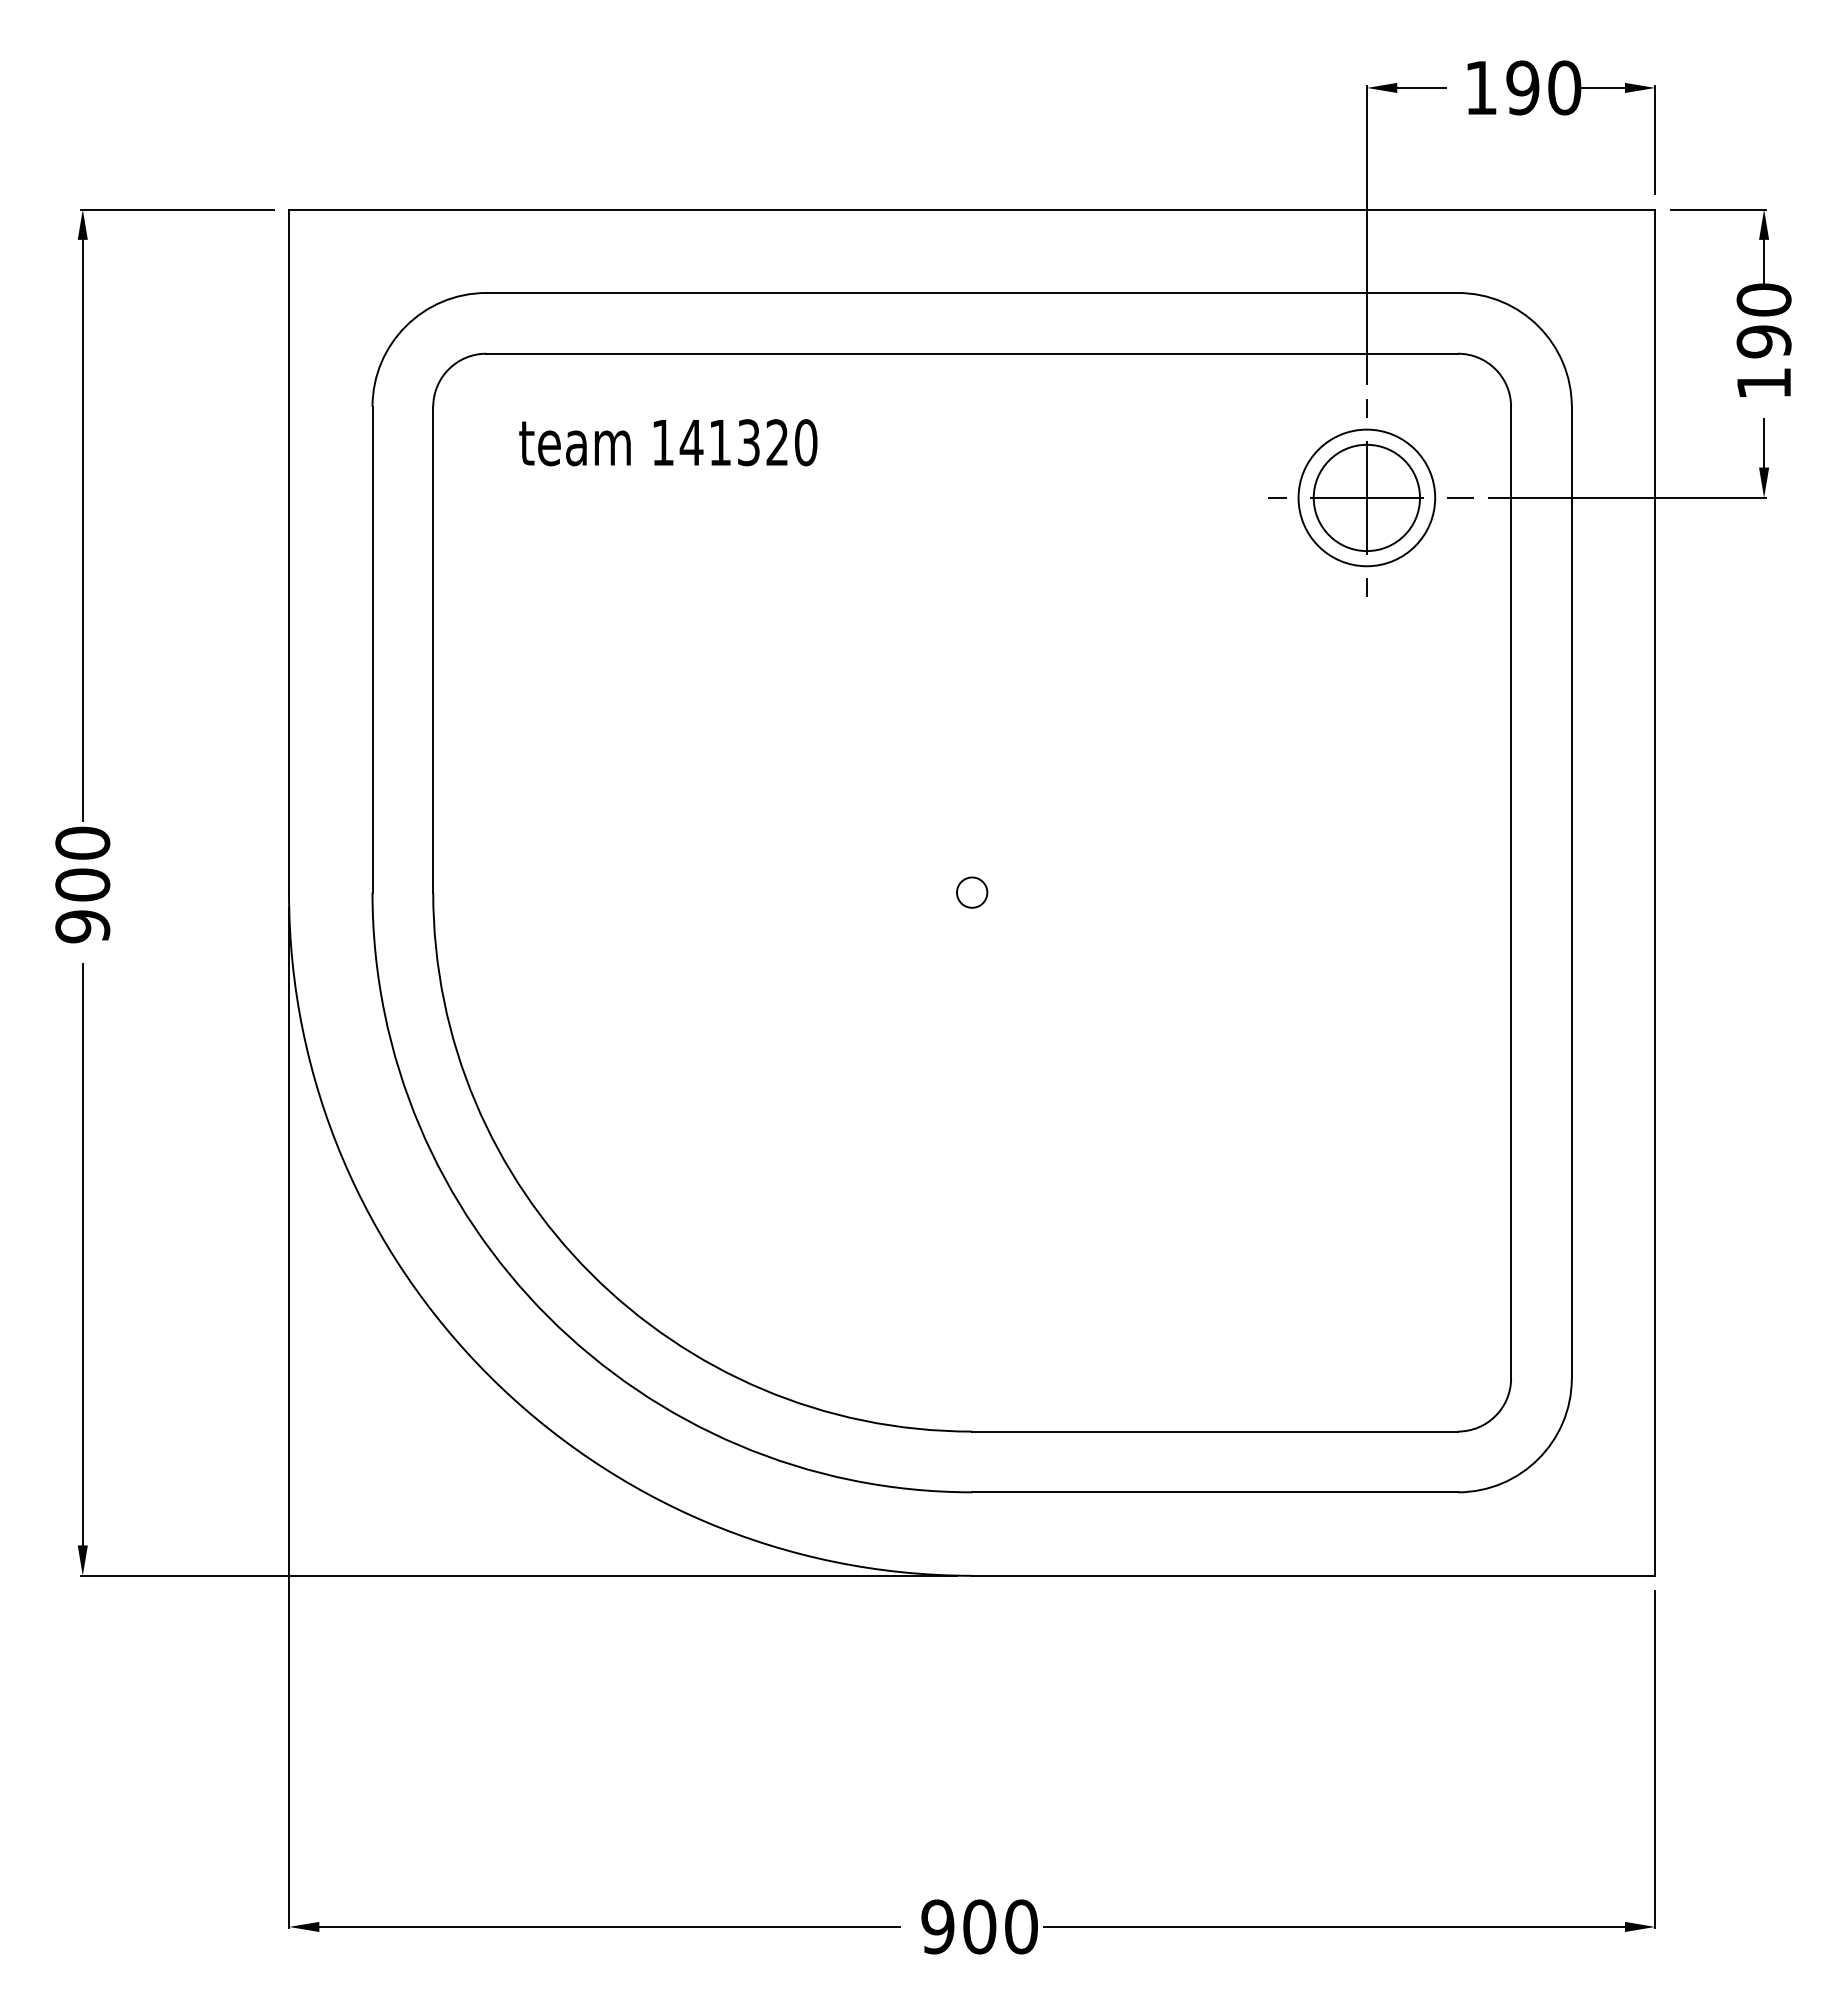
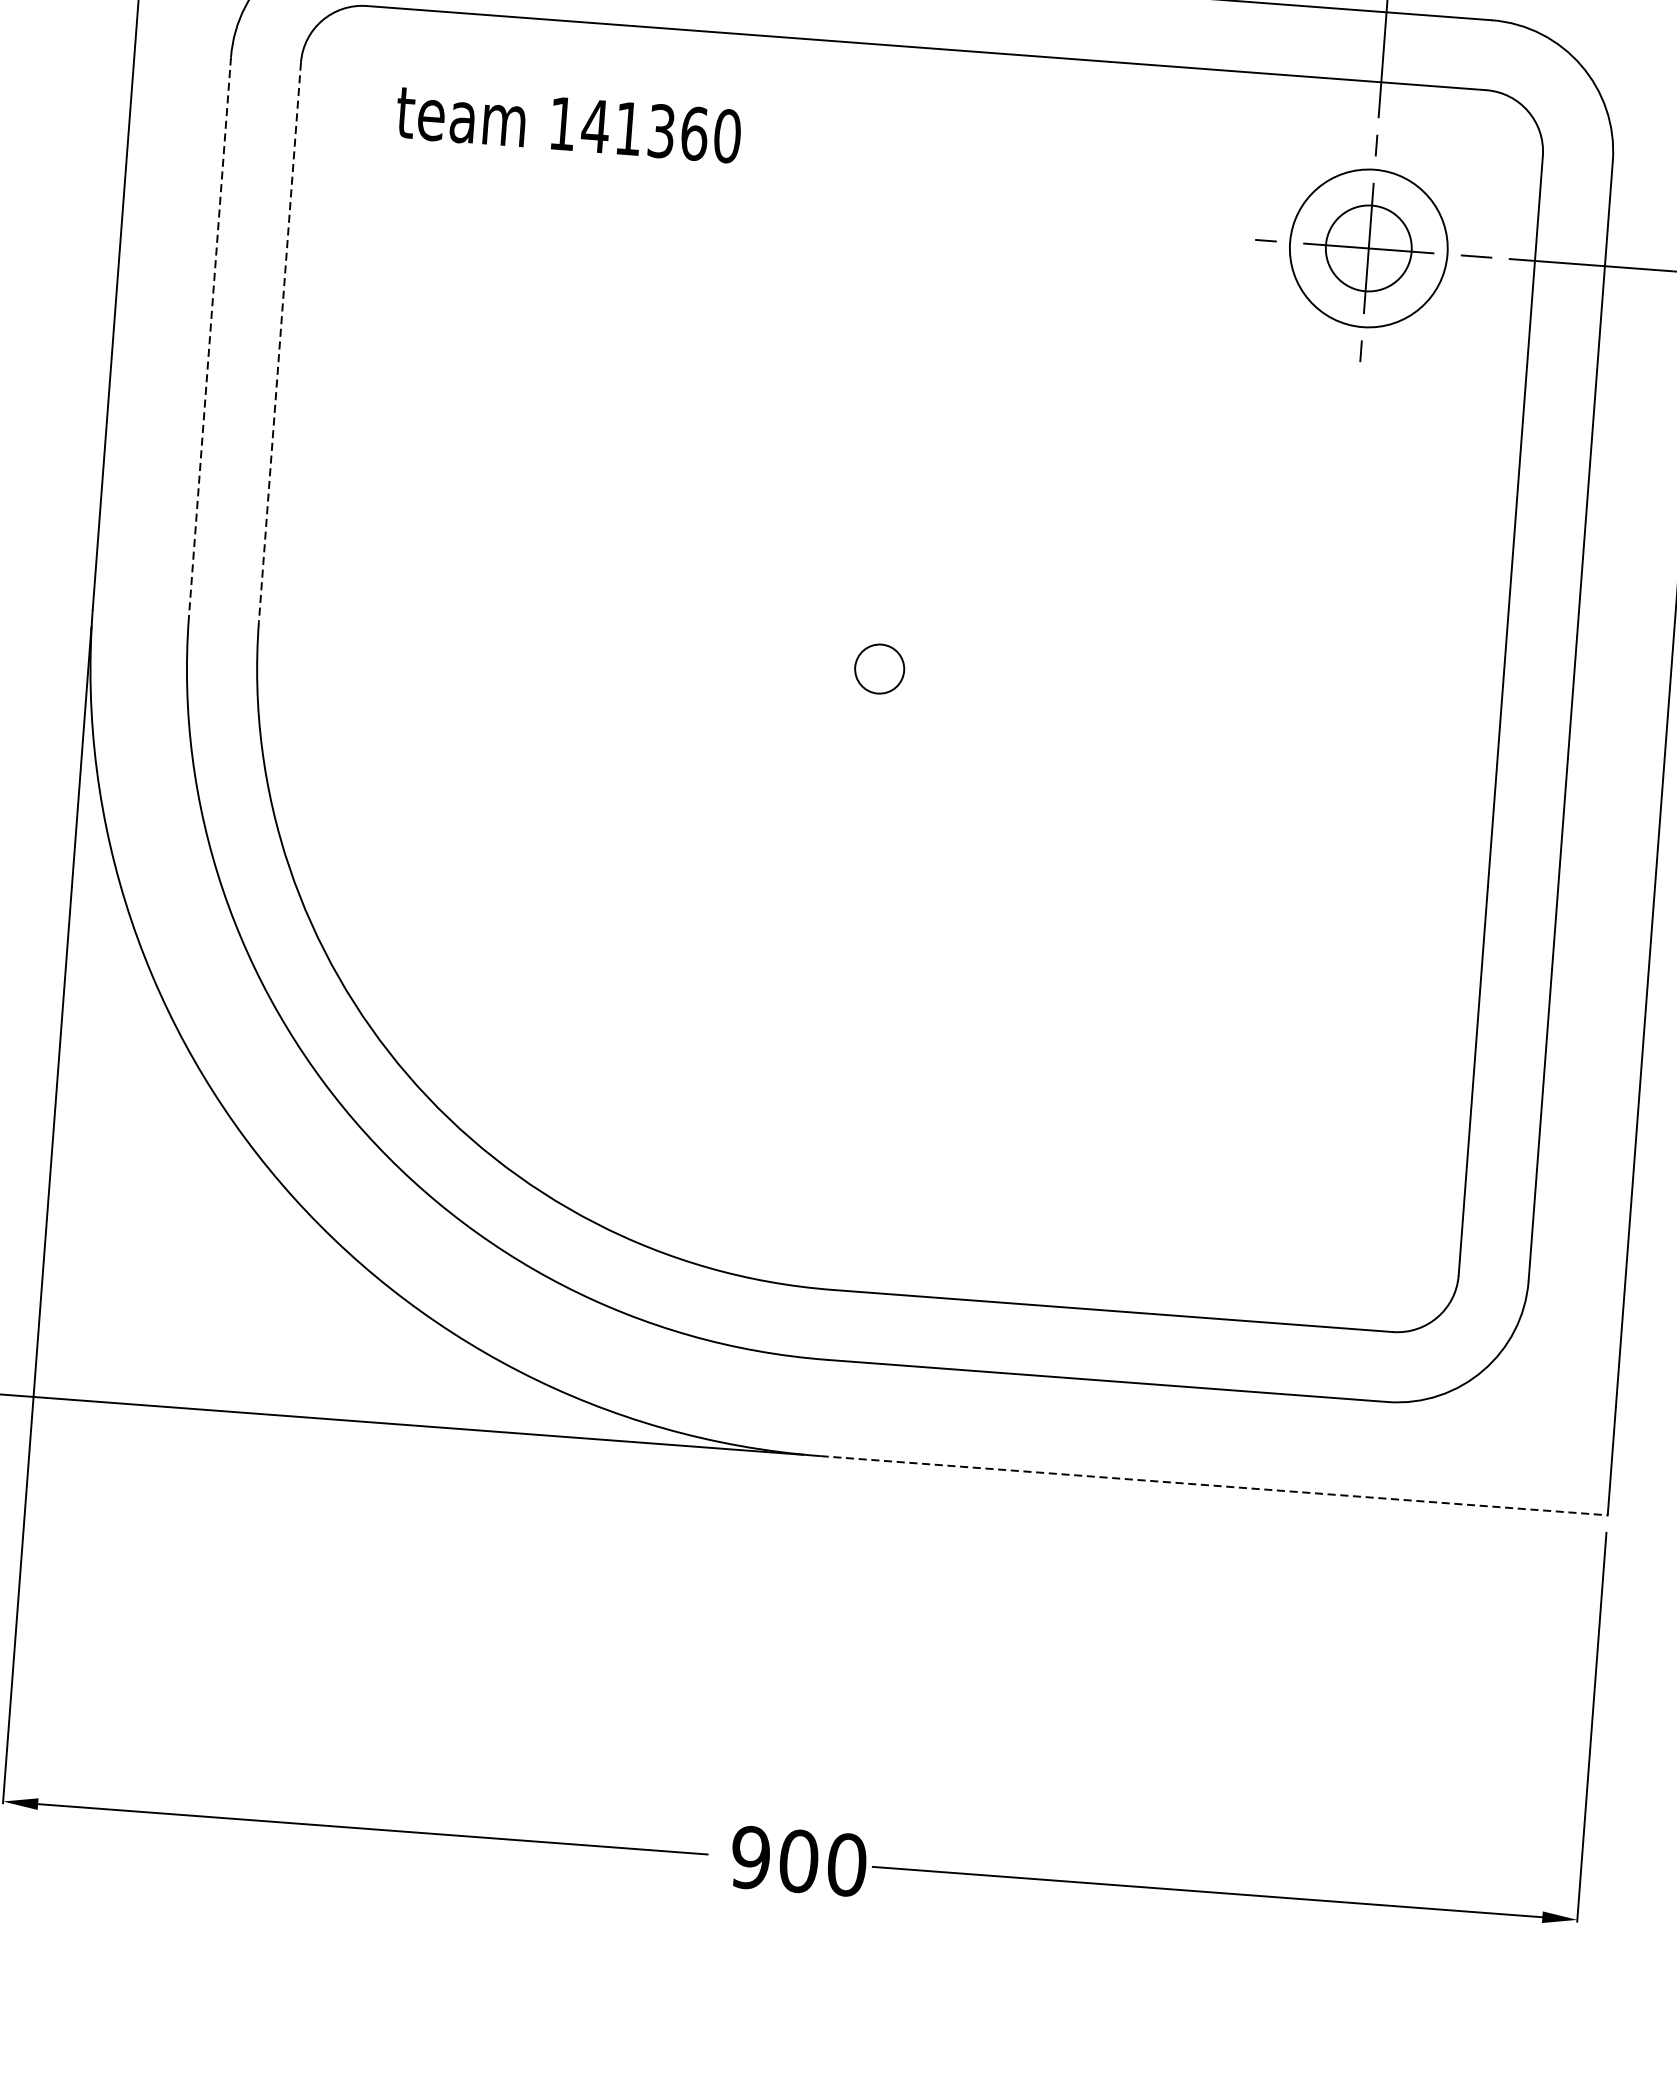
text: (777, 442) -> (694, 133), 141320 -> 141360
circle: (1366, 497) -> (1368, 247), size x0.7
line: (372, 649) -> (209, 336), solid -> dashed
line: (433, 649) -> (280, 342), solid -> dashed
circle: (972, 892) -> (880, 668), size x1.4
line: (1313, 1575) -> (1213, 1485), solid -> dashed

